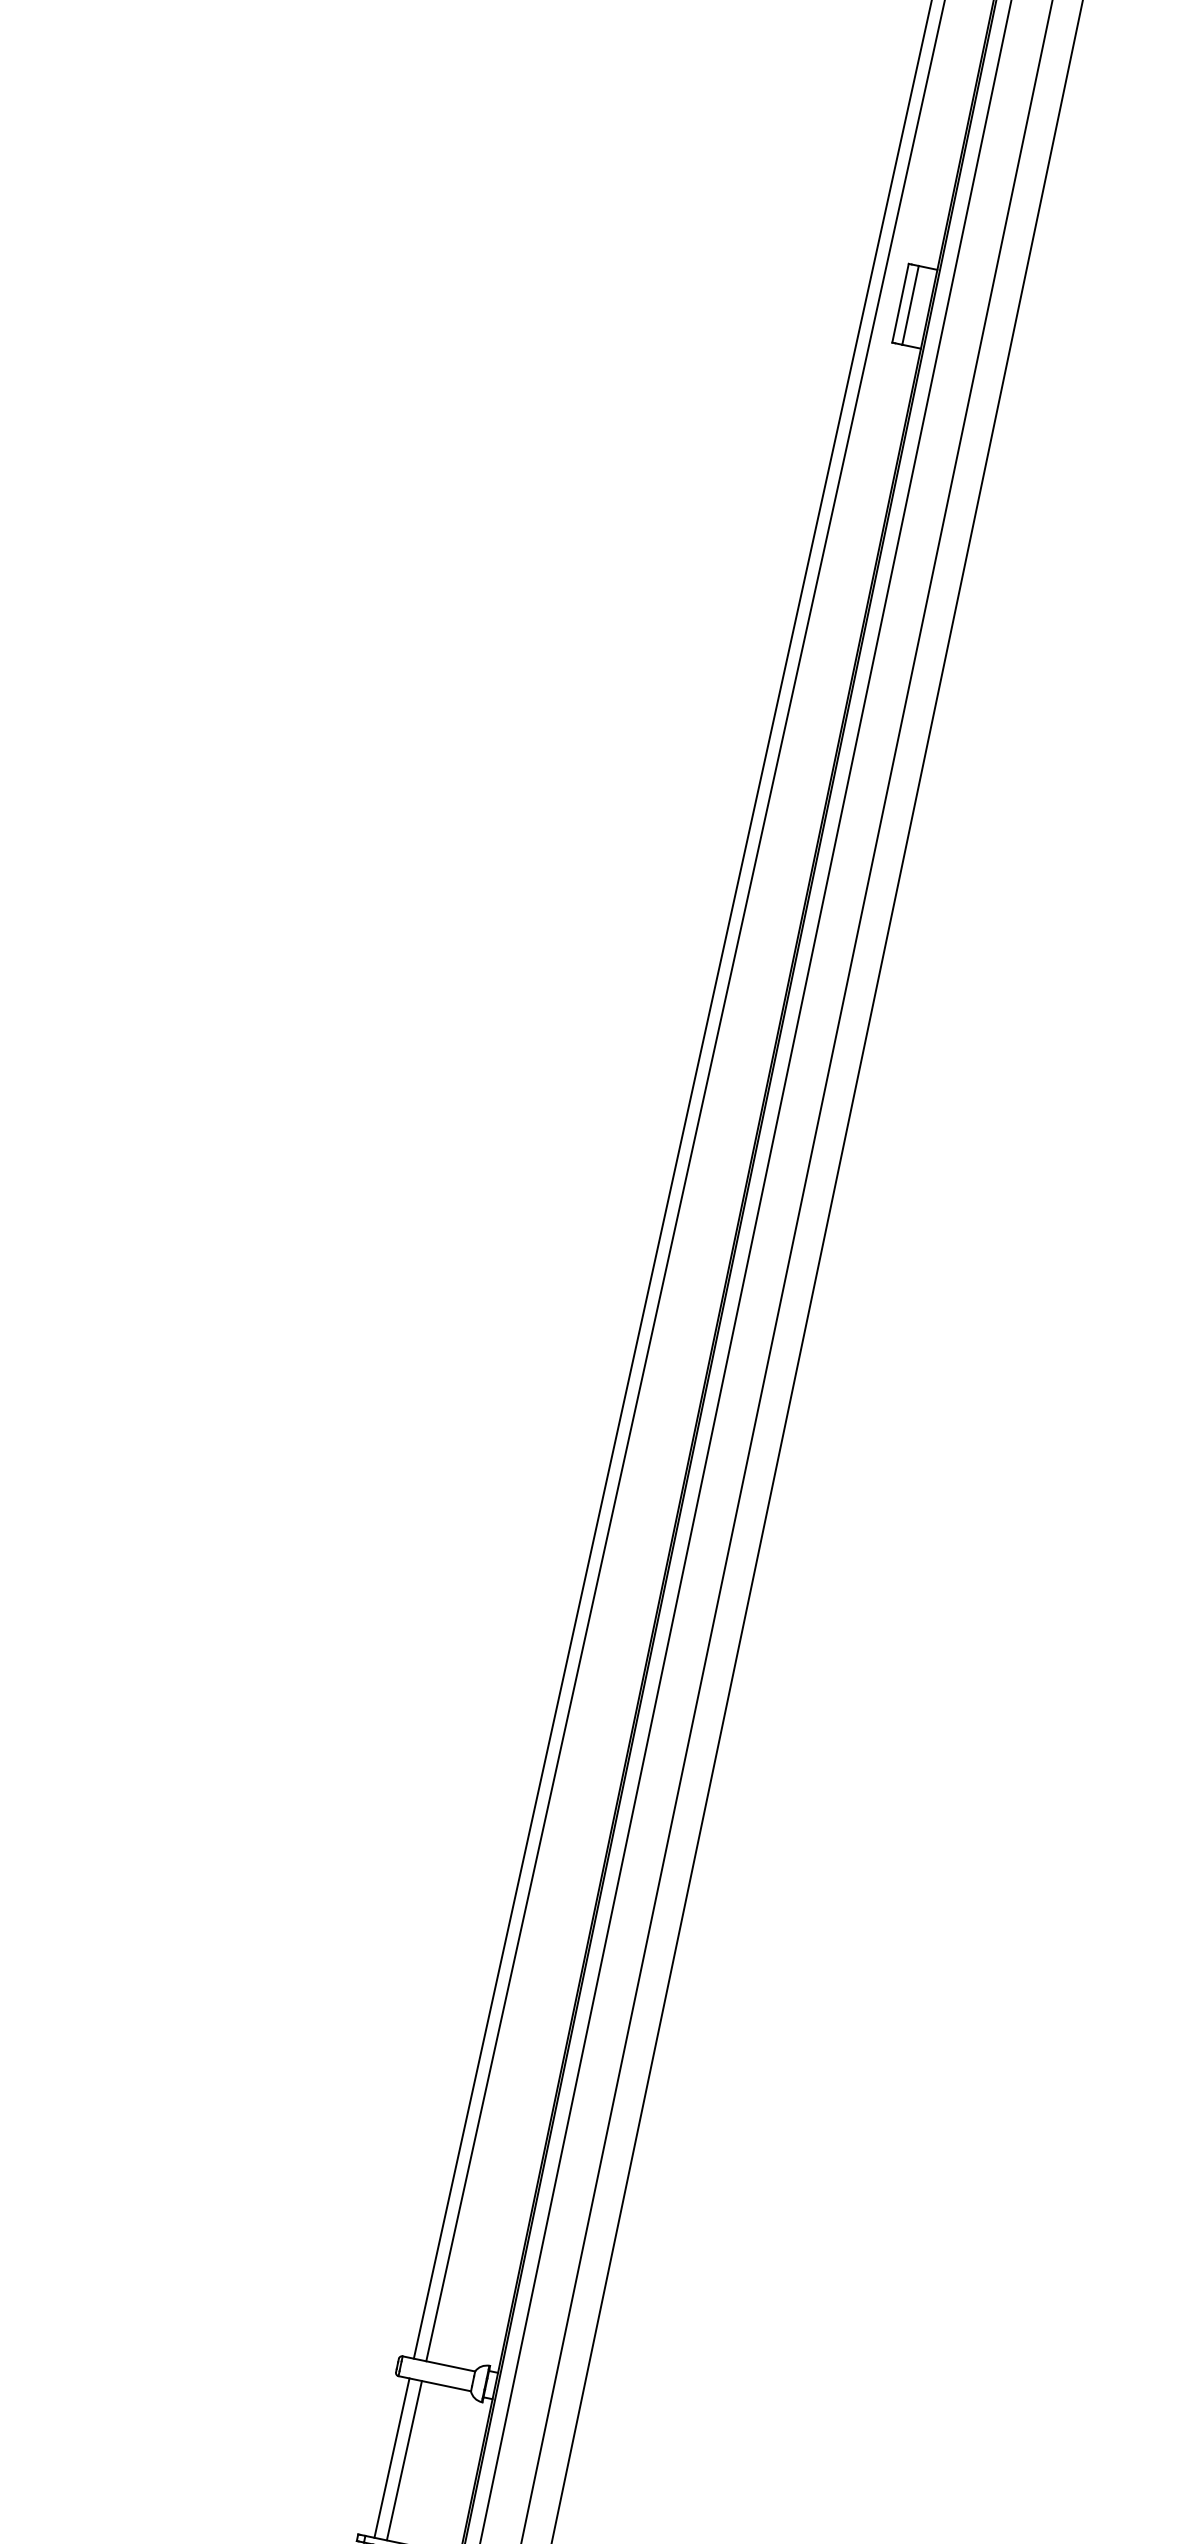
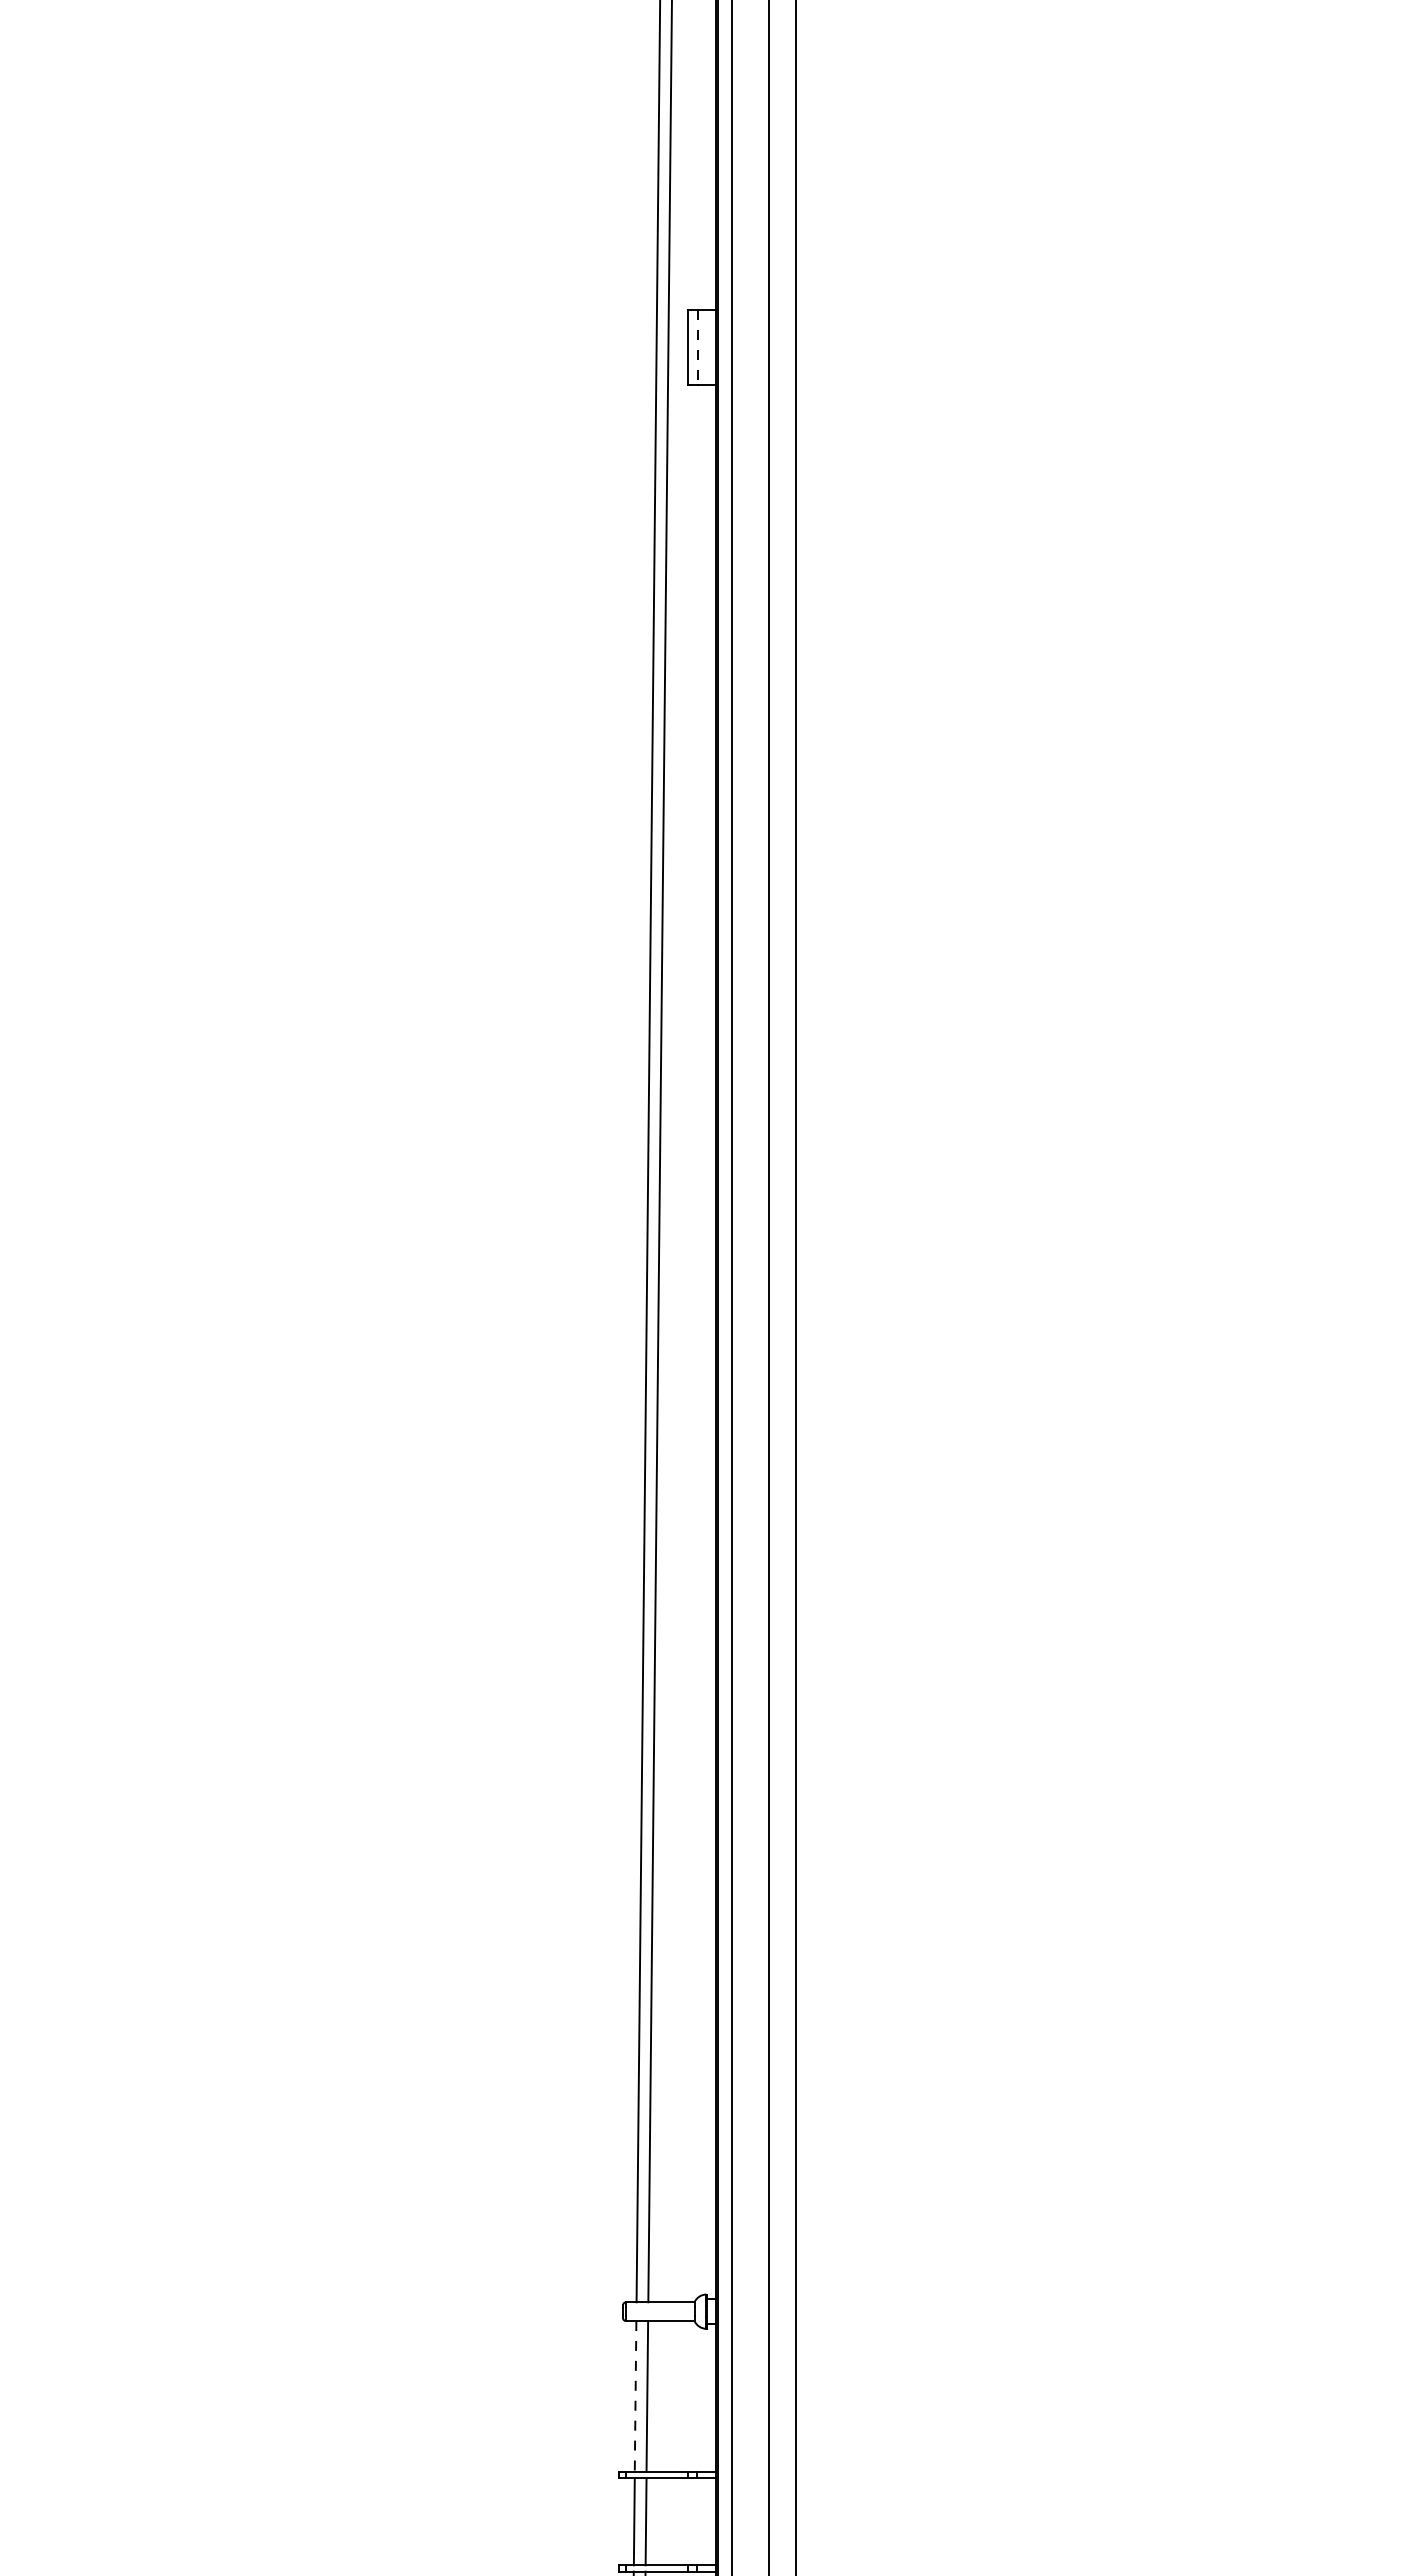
line: (910, 305) -> (697, 347), solid -> dashed
line: (391, 2458) -> (635, 2396), solid -> dashed

